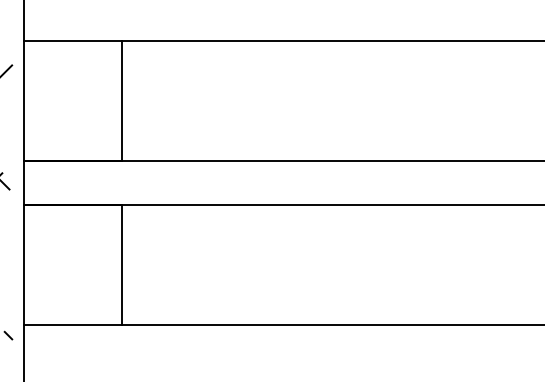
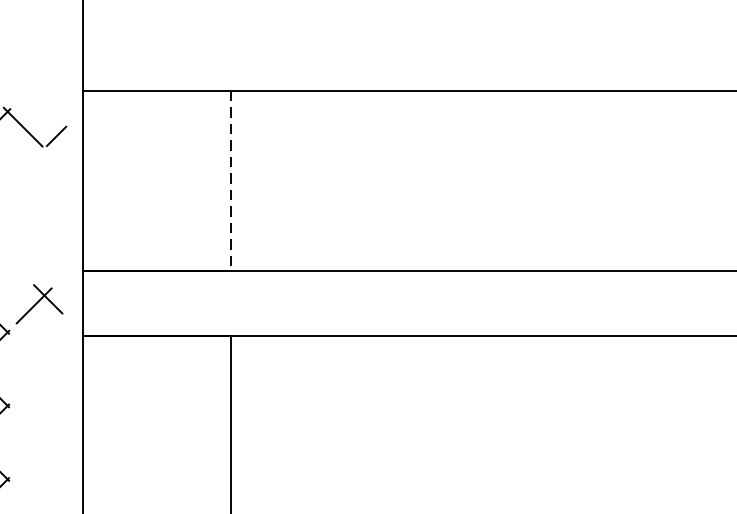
line: (122, 101) -> (231, 181), solid -> dashed

